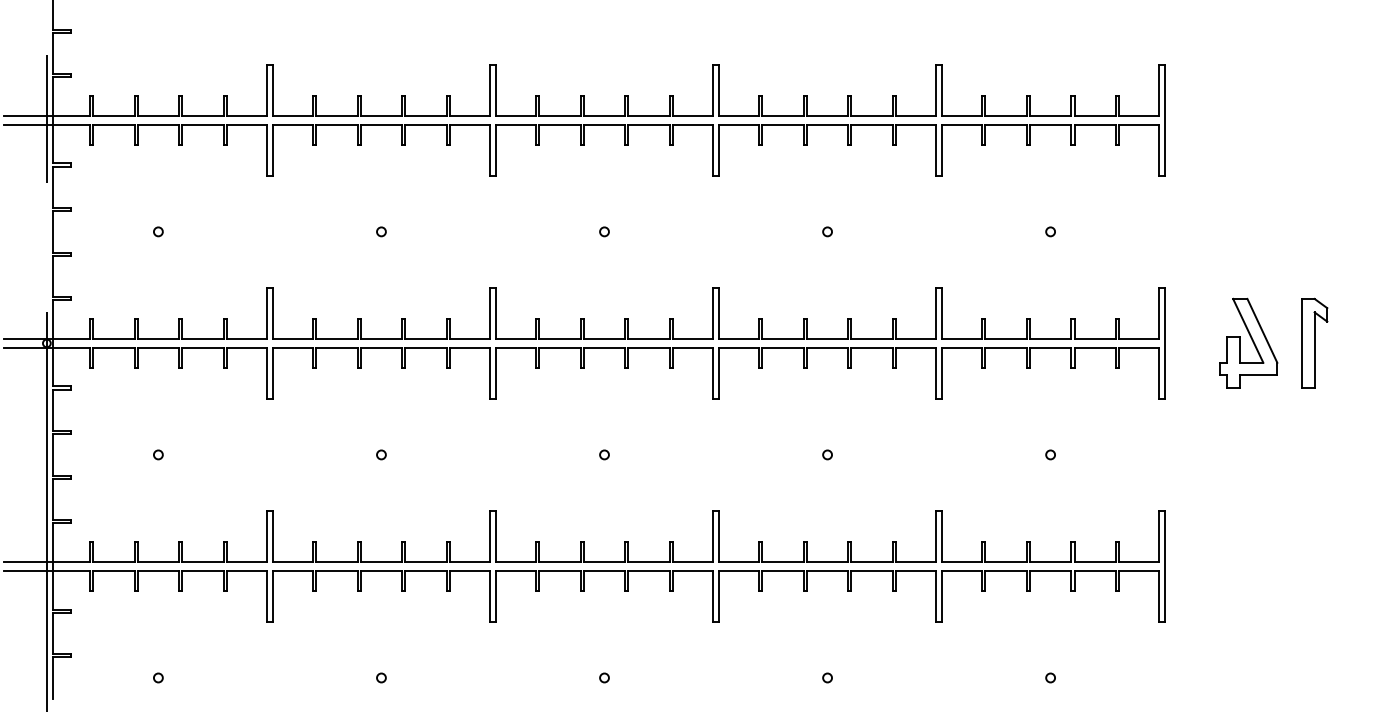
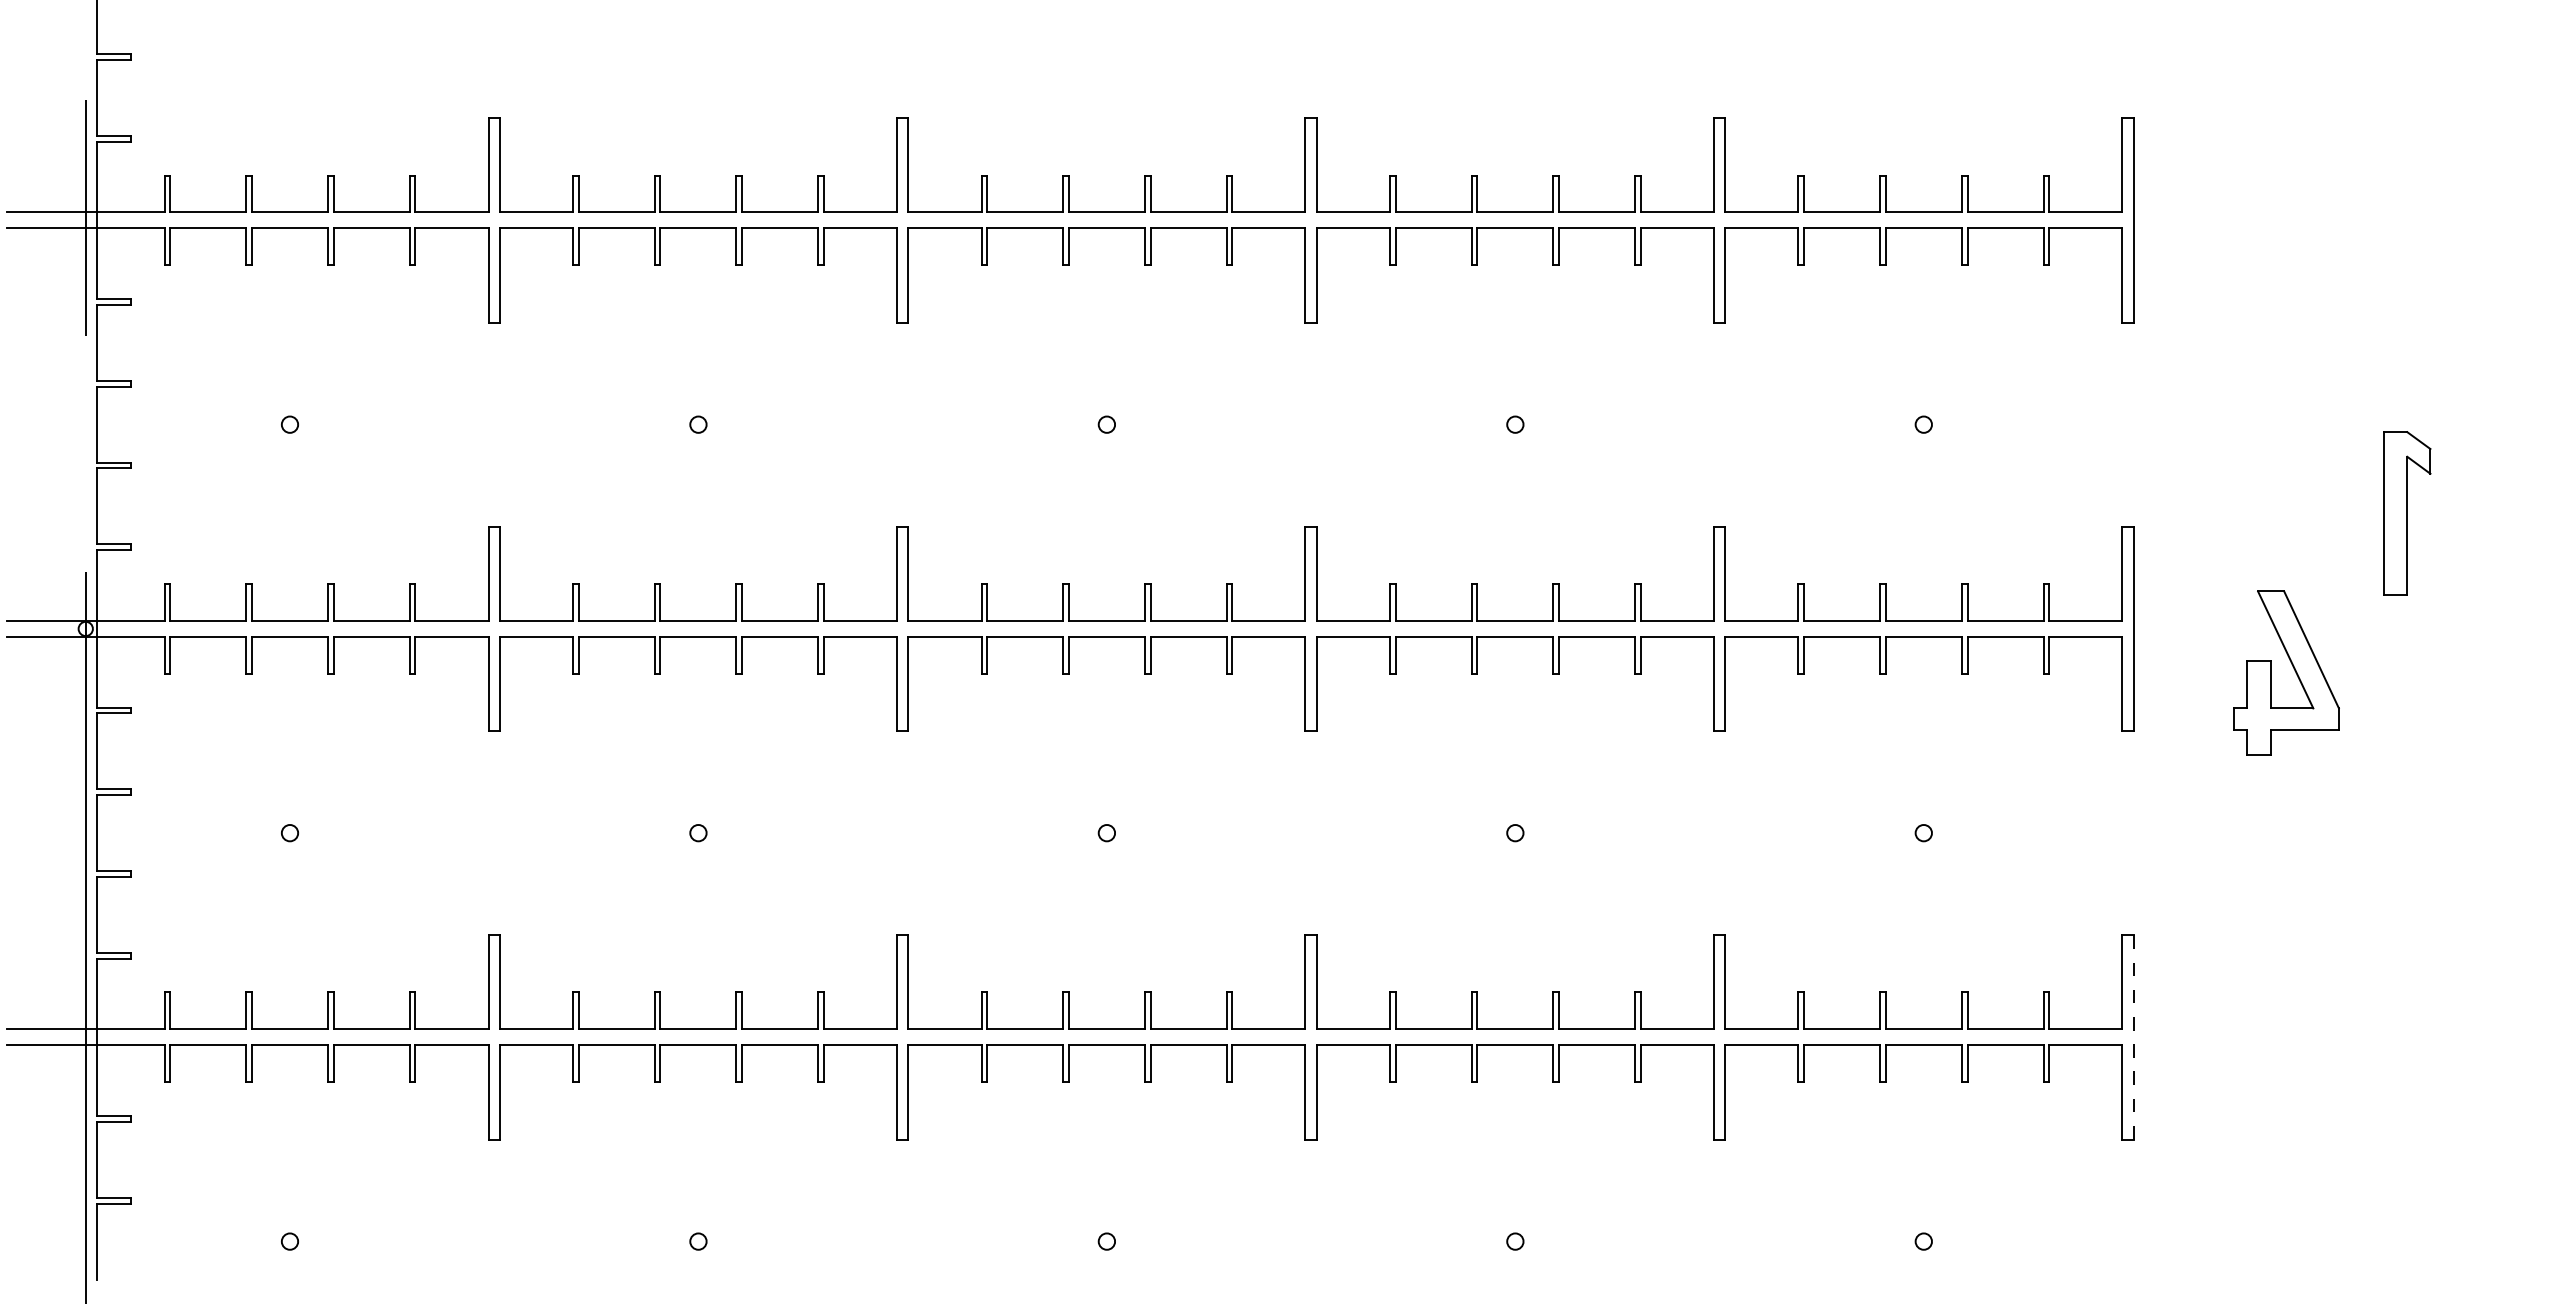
part: (1248, 342) -> (2286, 671), moved
part: (1314, 342) -> (2407, 511), moved
line: (1165, 566) -> (2134, 1037), solid -> dashed

